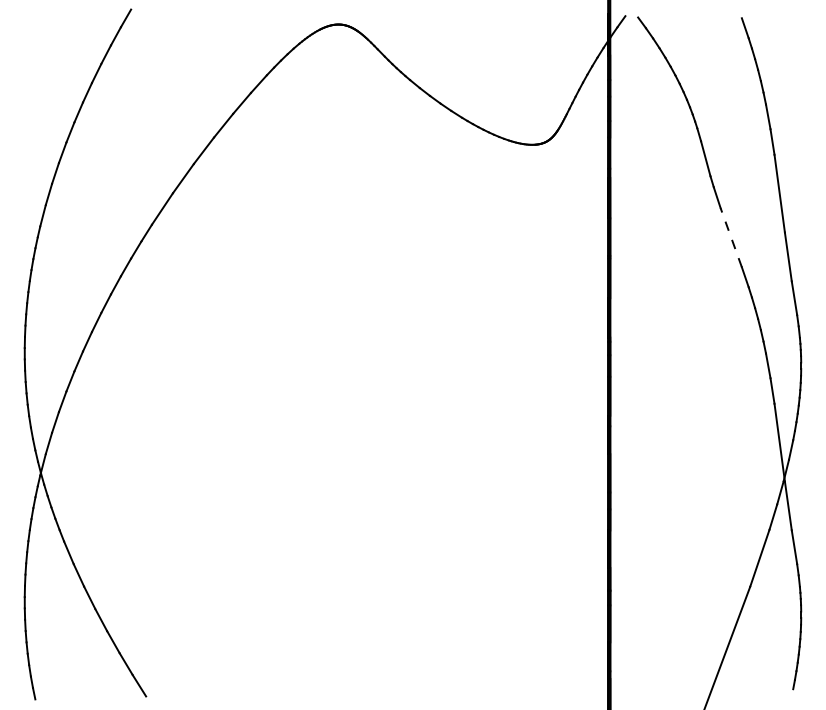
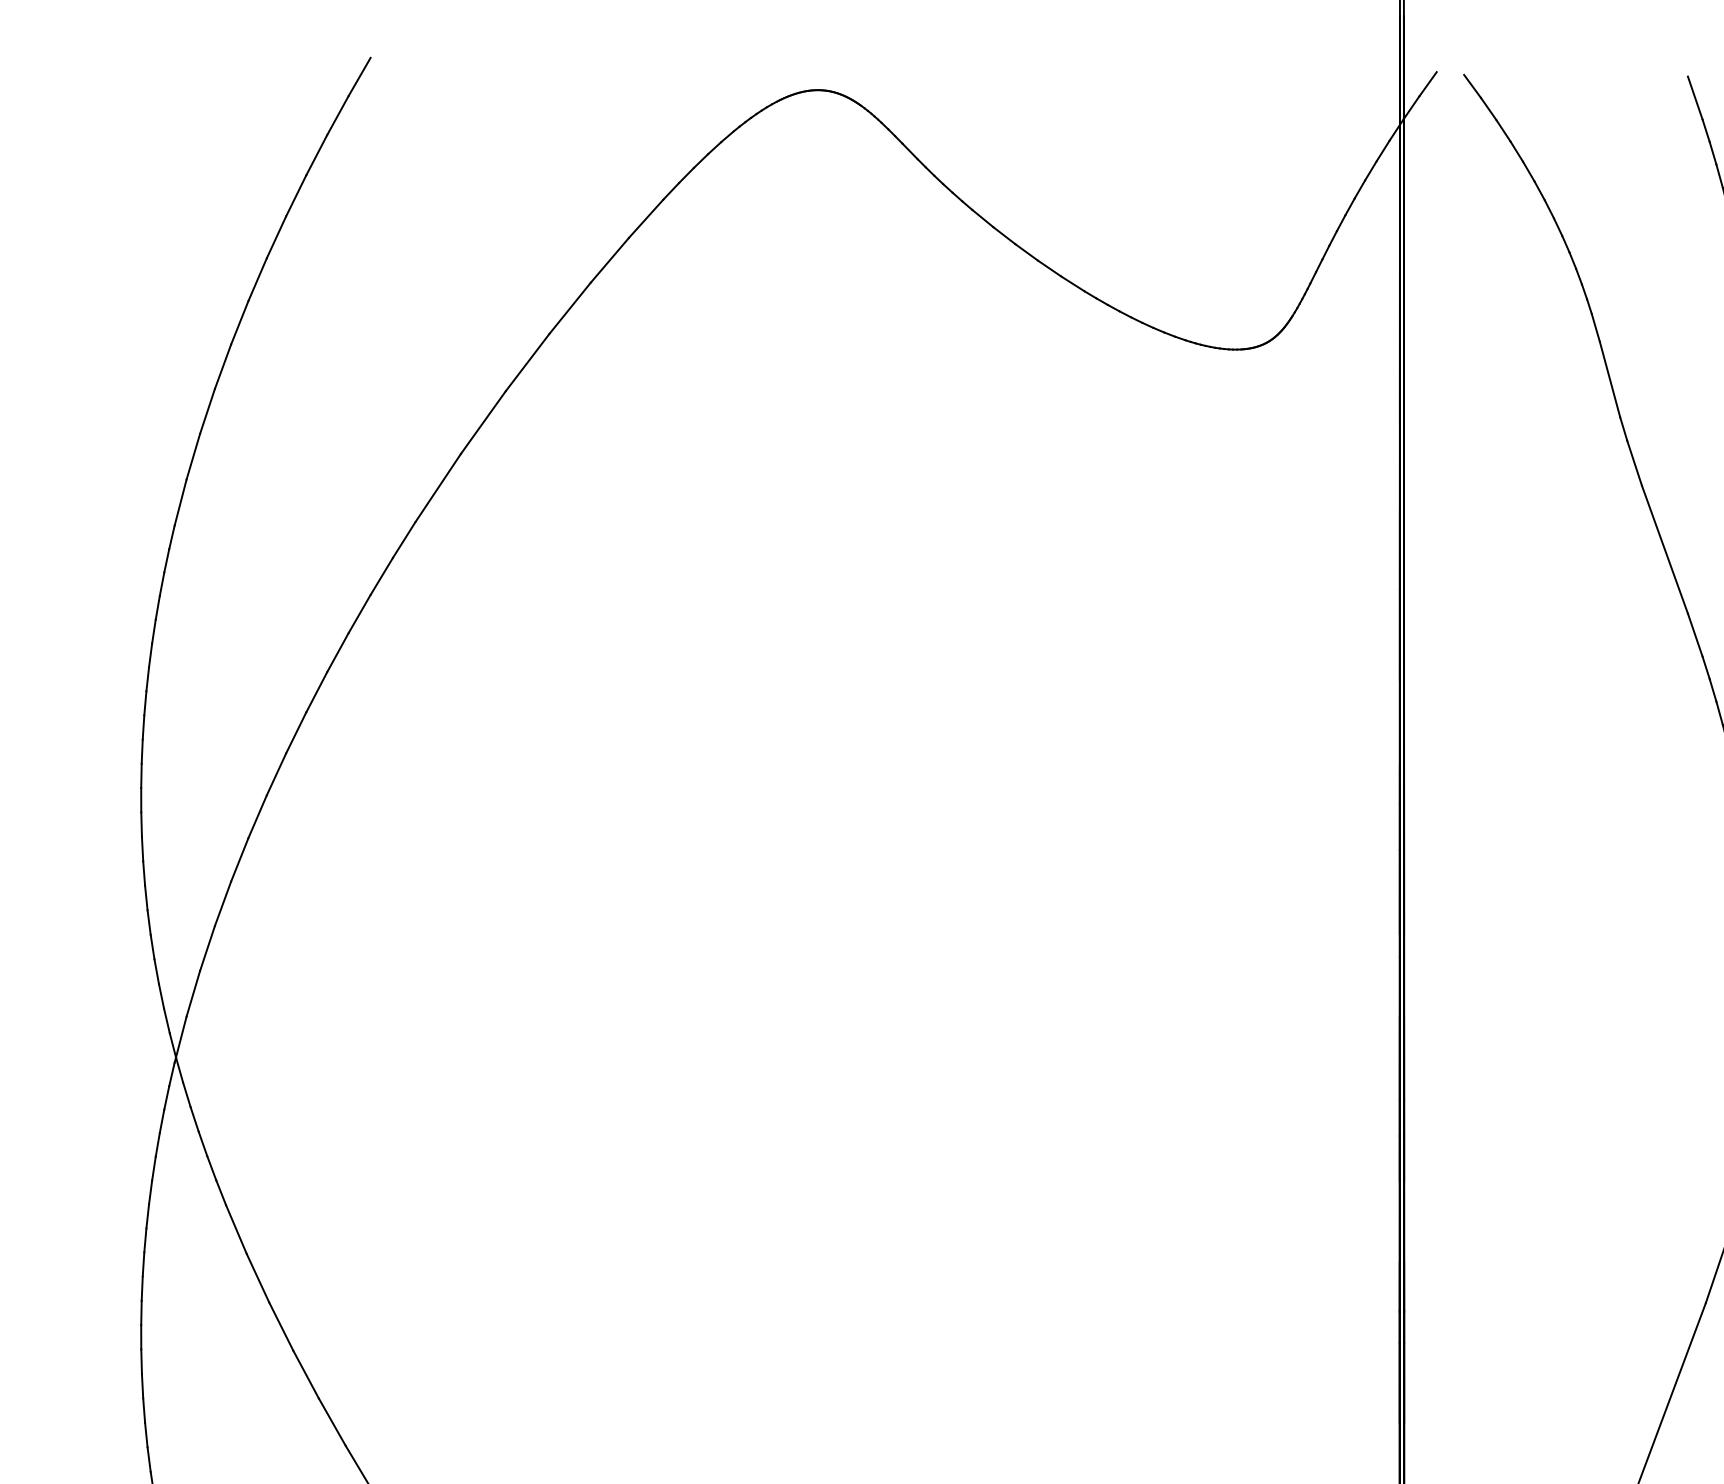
line: (731, 237) -> (1665, 549), dashed -> solid

